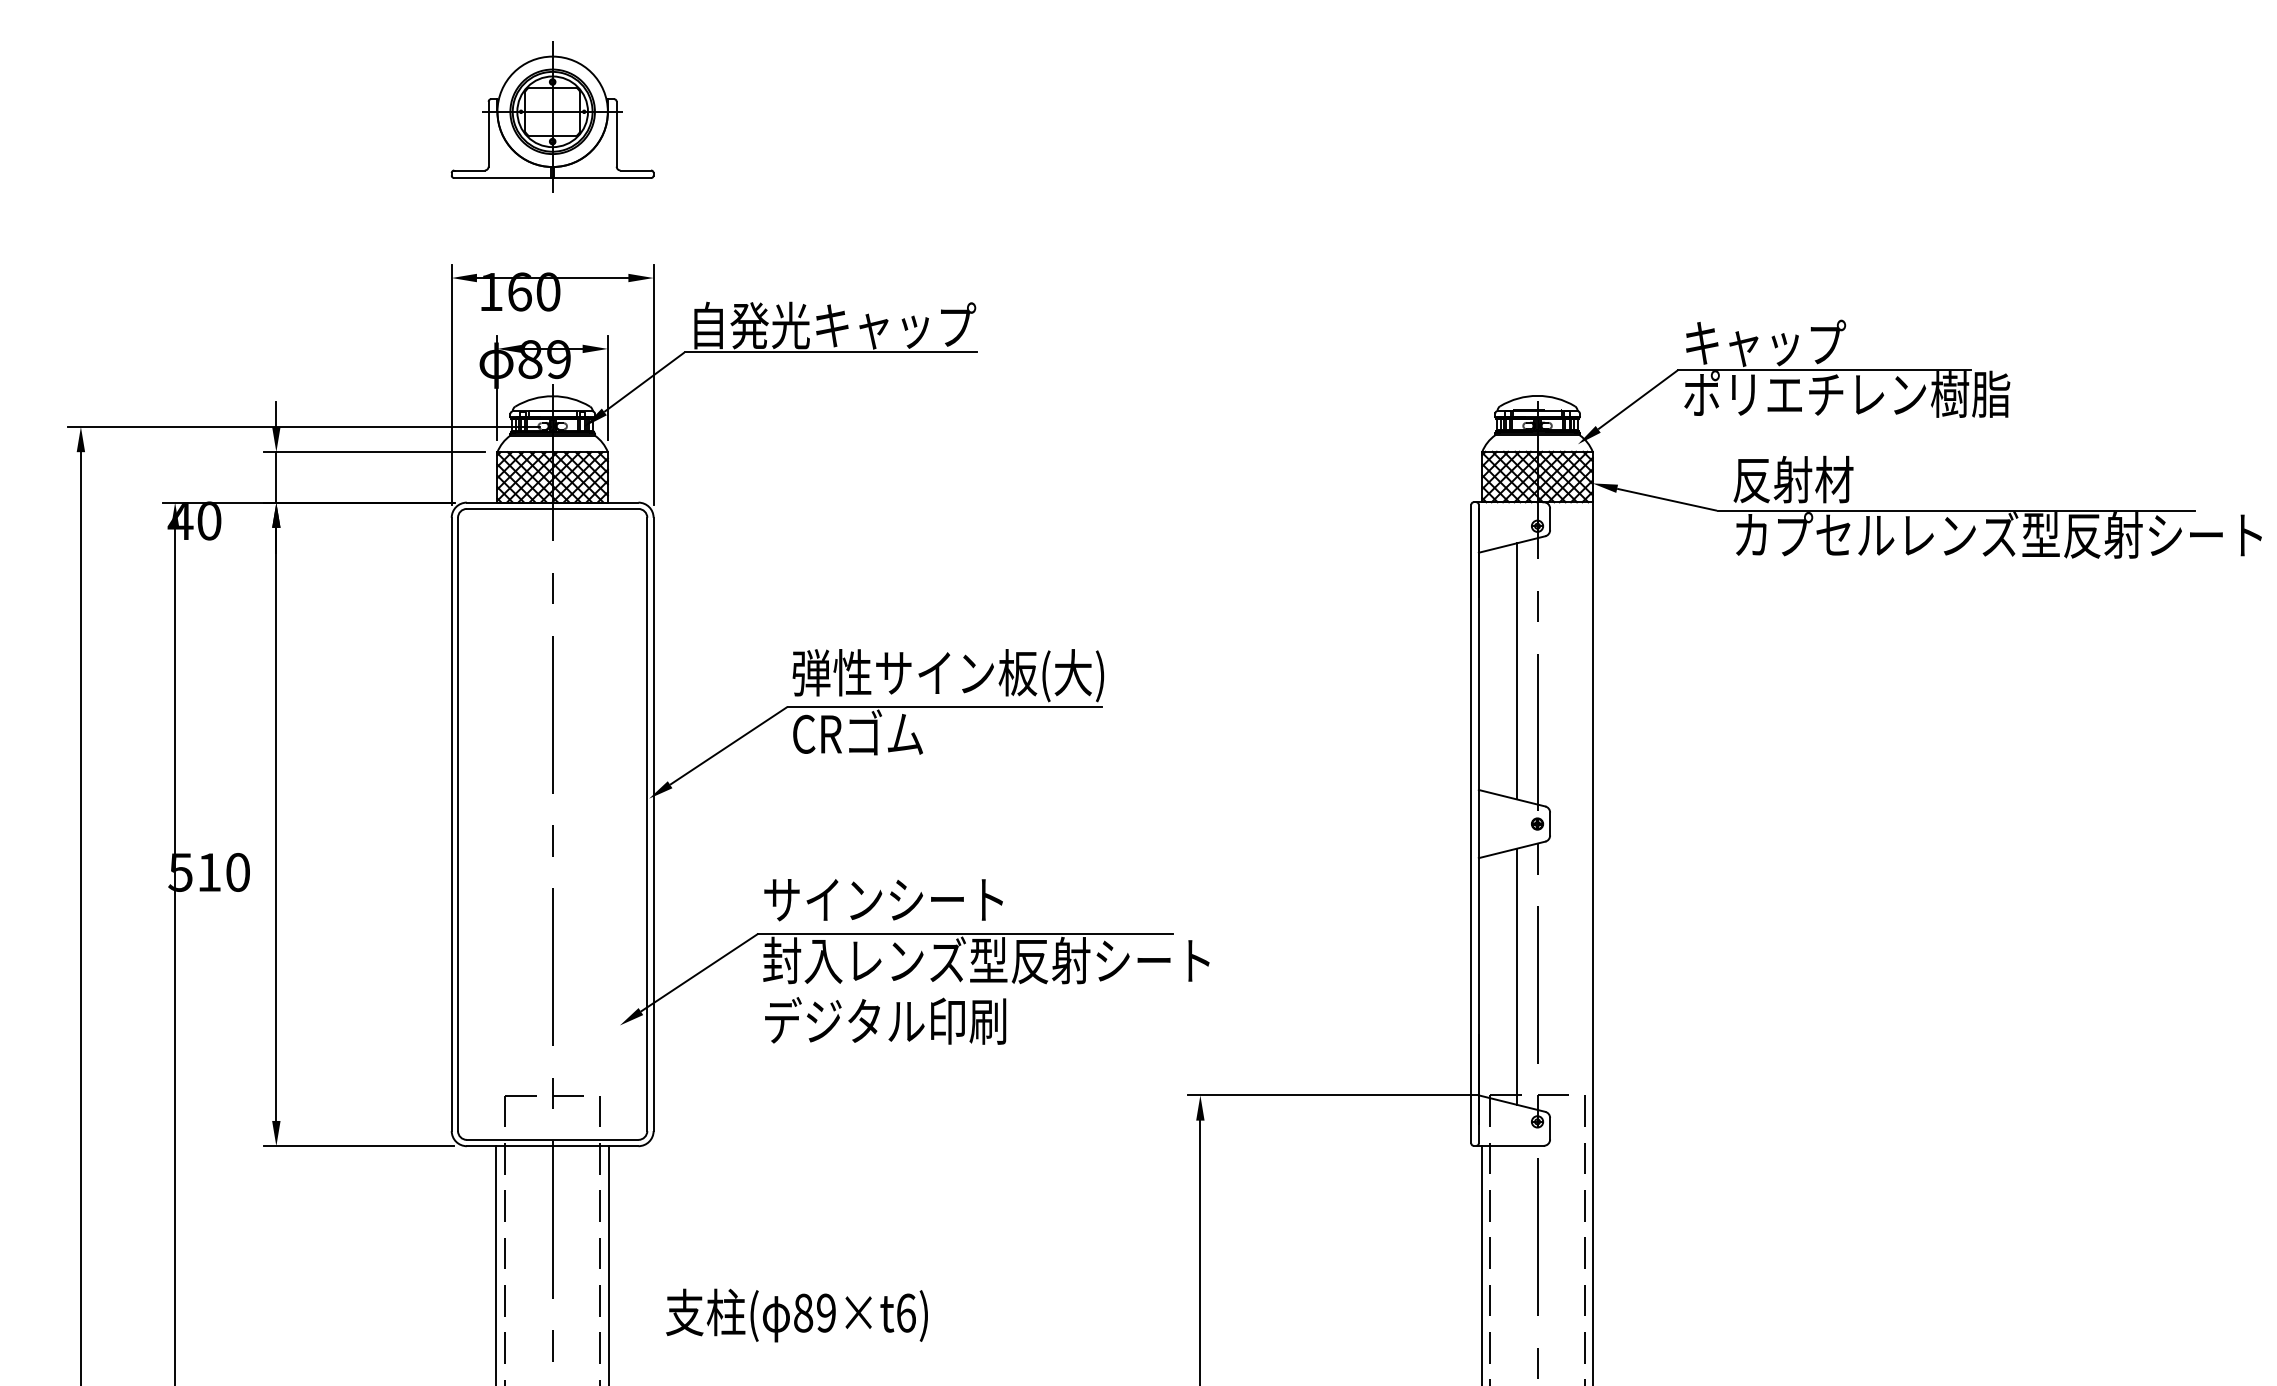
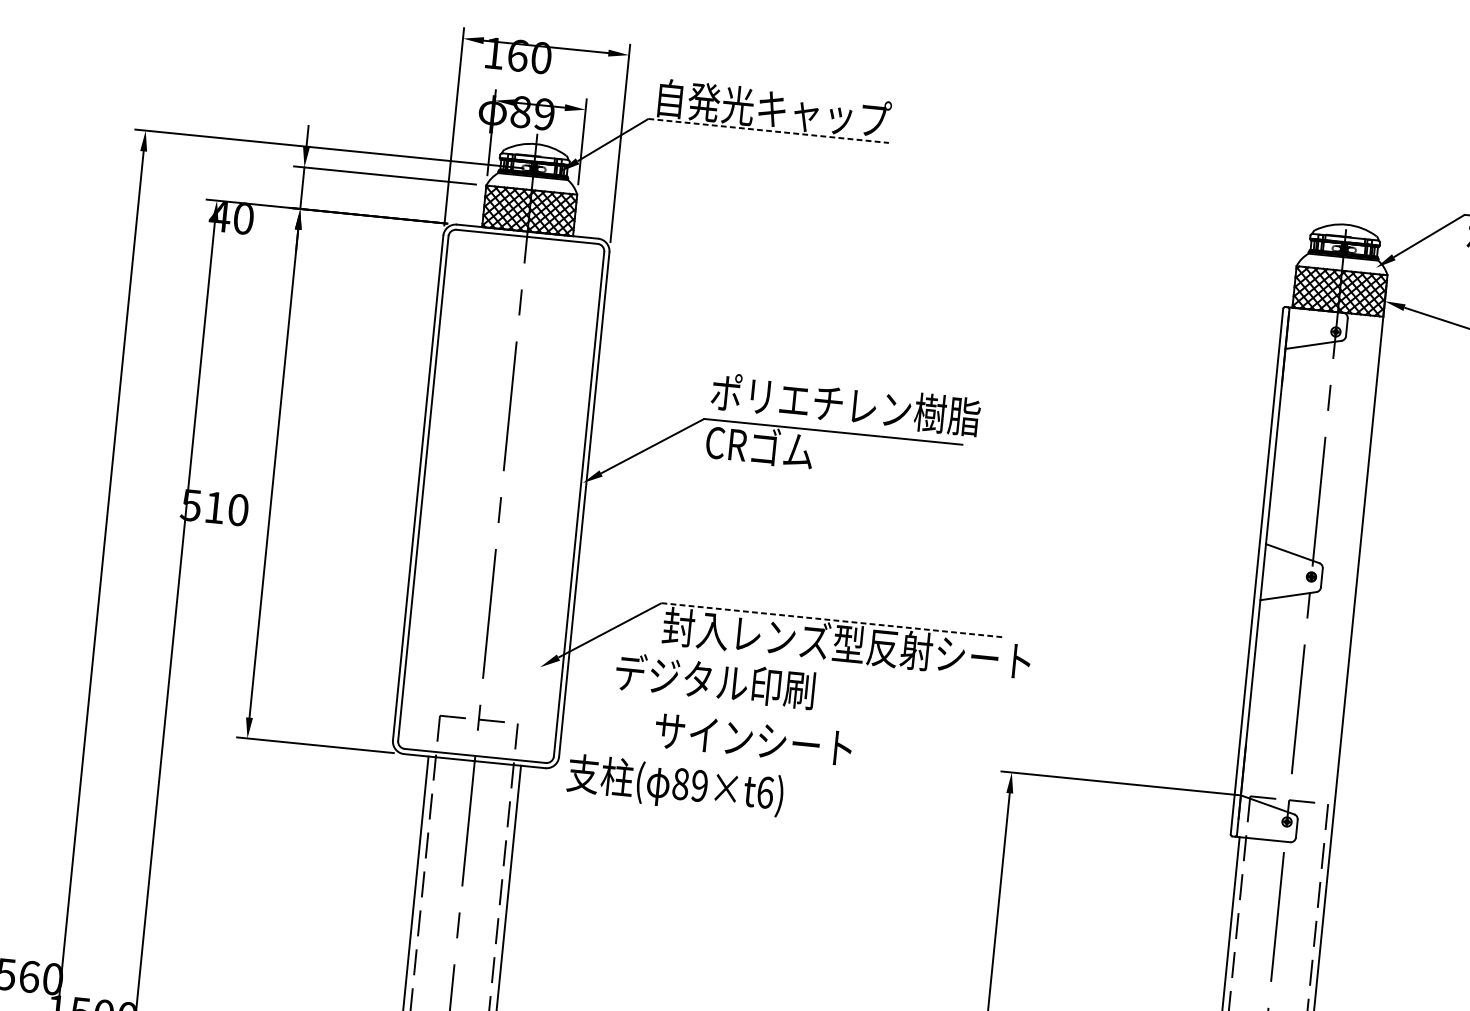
line: (831, 352) -> (769, 131), solid -> dashed
line: (1516, 671) -> (1306, 449), removed
text: (955, 675) -> (844, 406), 弾性サイン板(大) -> ポリエチレン樹脂
text: (883, 900) -> (753, 740), moved
line: (966, 933) -> (832, 620), solid -> dashed
line: (1516, 976) -> (1281, 700), removed
text: (885, 1020) -> (715, 680), moved
text: (796, 1315) -> (674, 785), moved

